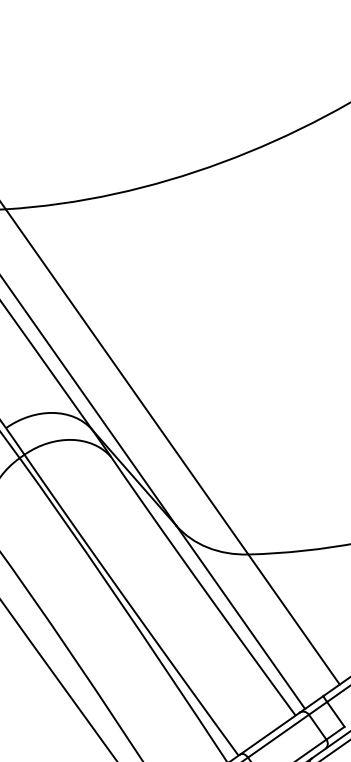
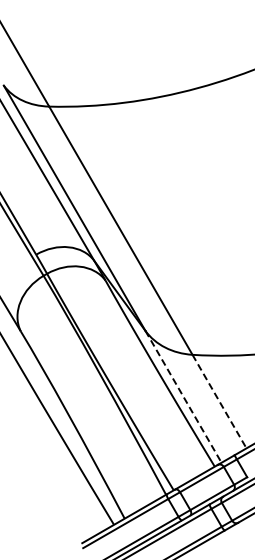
line: (240, 618) -> (183, 397), solid -> dashed
line: (294, 620) -> (219, 402), solid -> dashed

